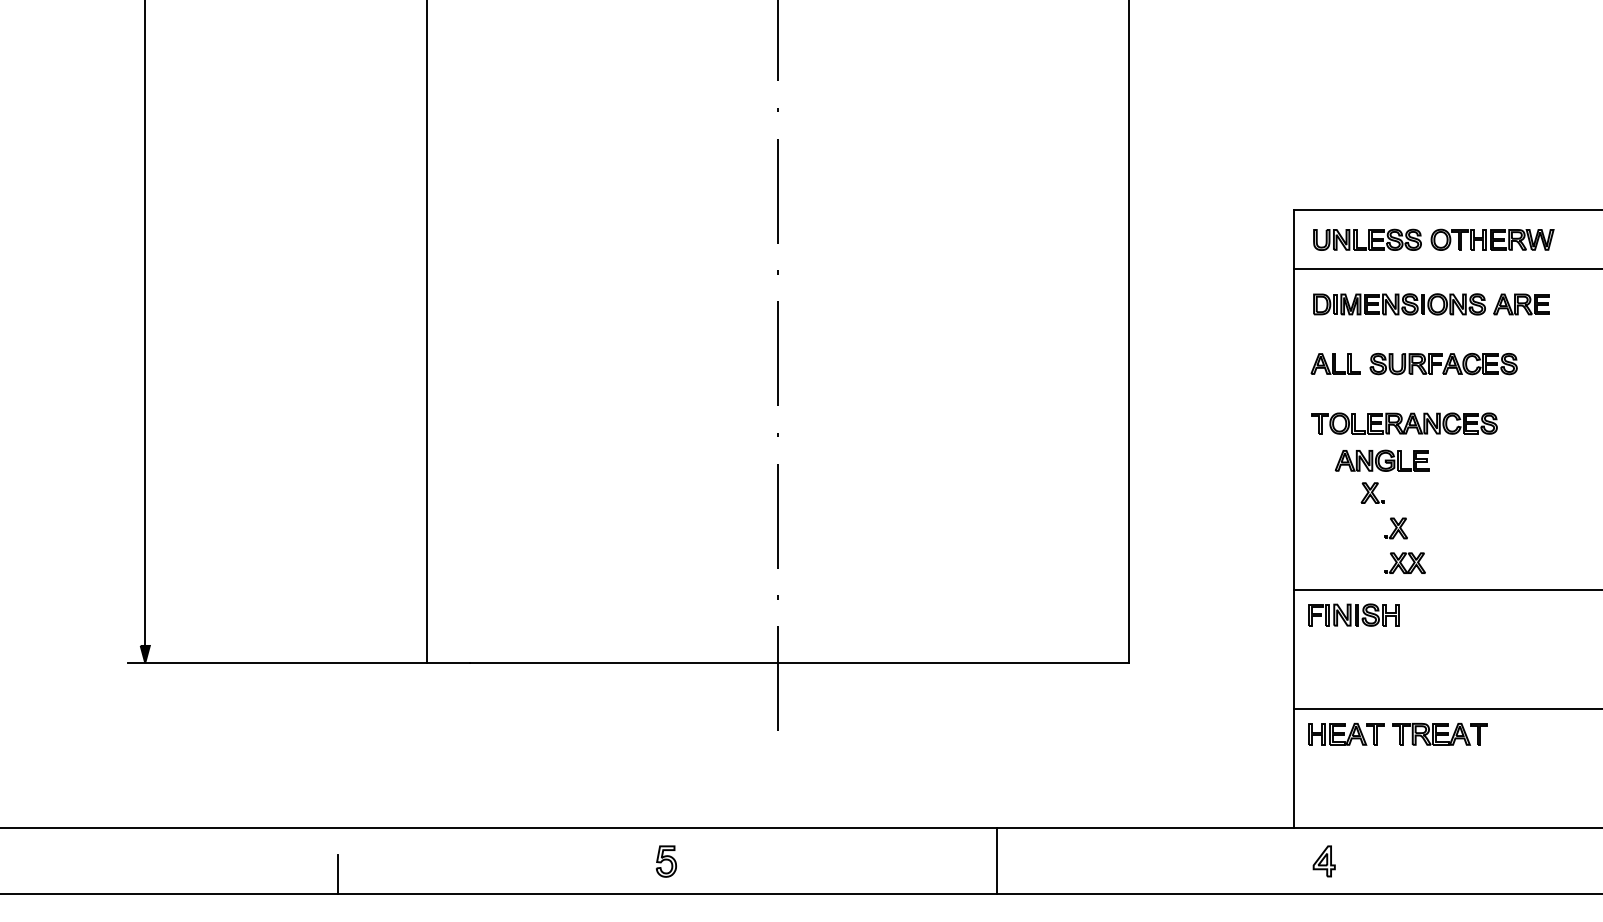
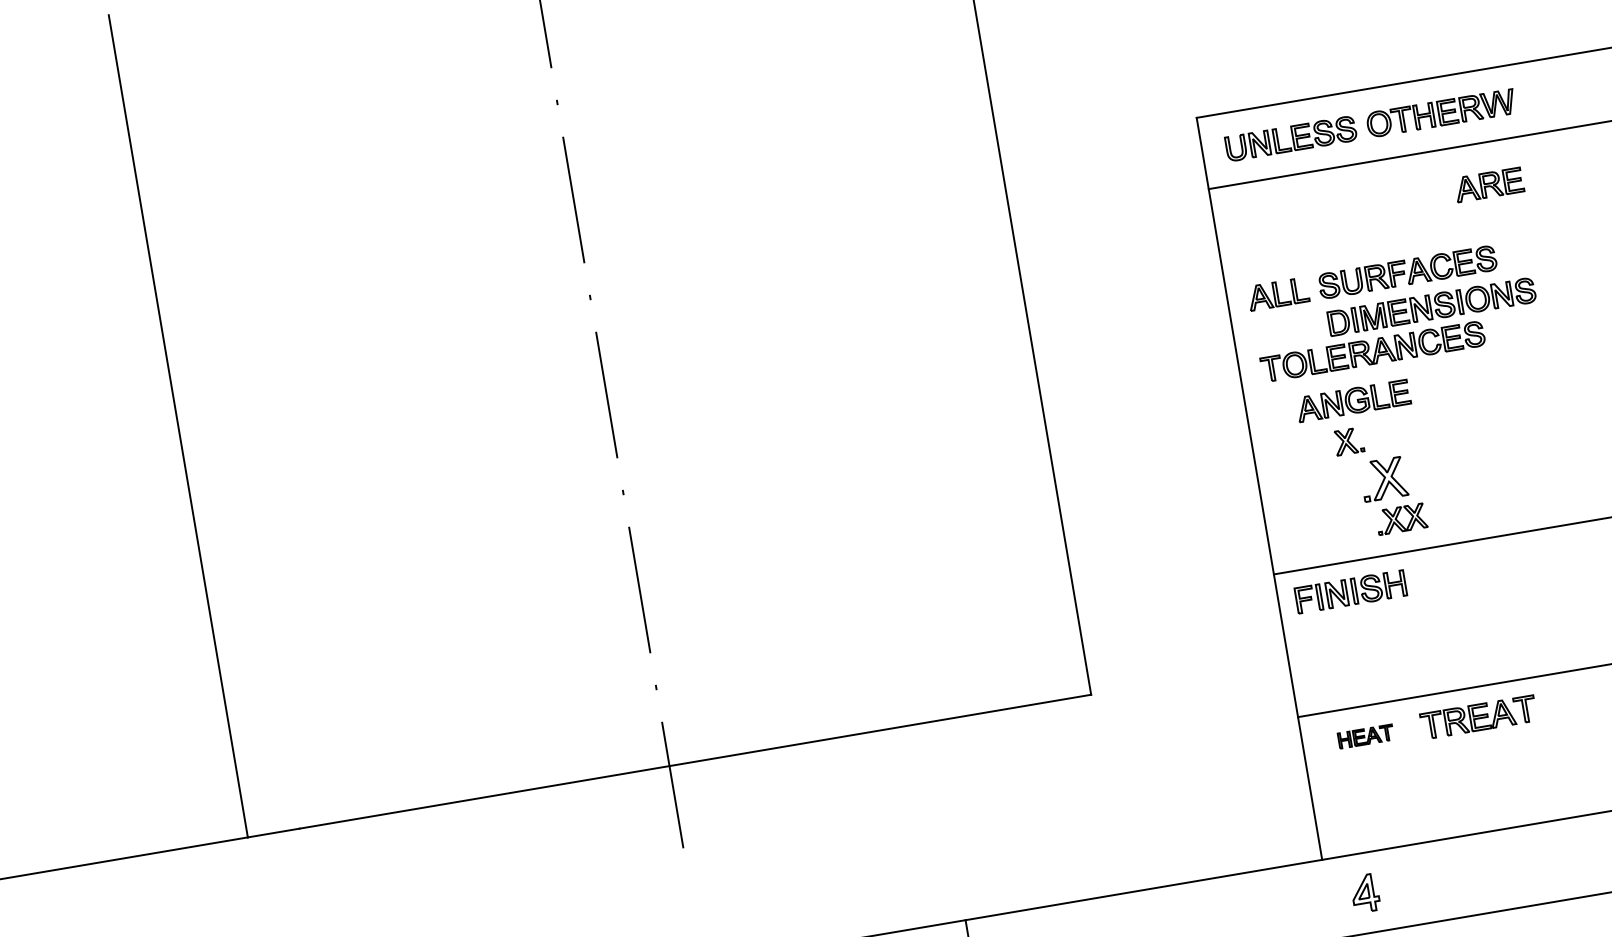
part: (1399, 304) -> (1431, 307), moved
part: (1395, 528) -> (1383, 479), size x1.6
part: (1346, 734) -> (1366, 736), size x0.6

